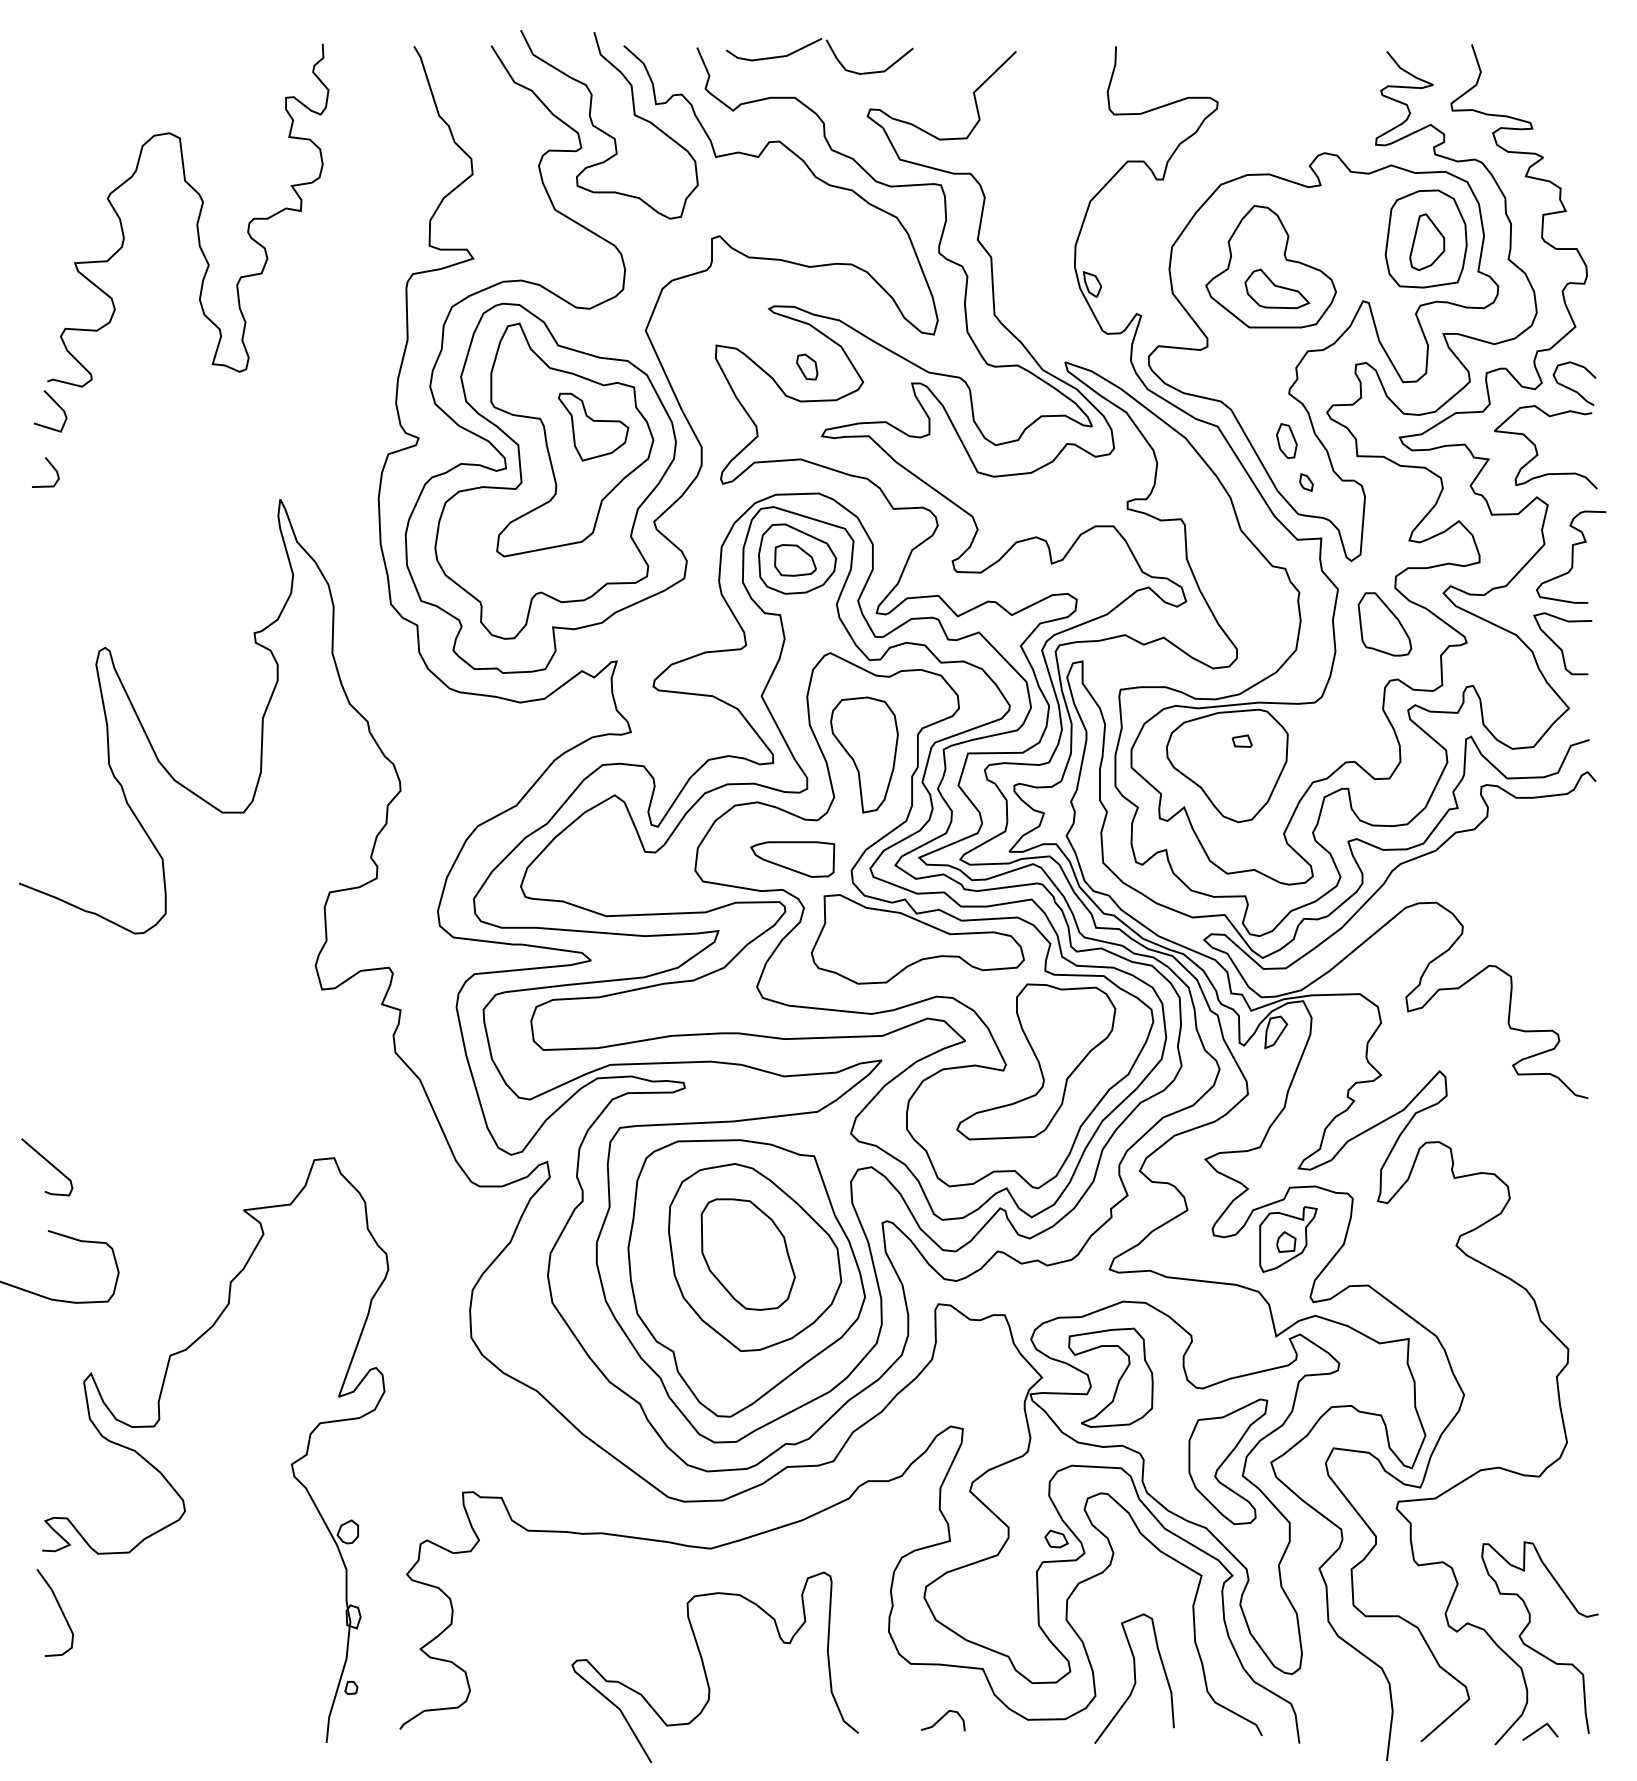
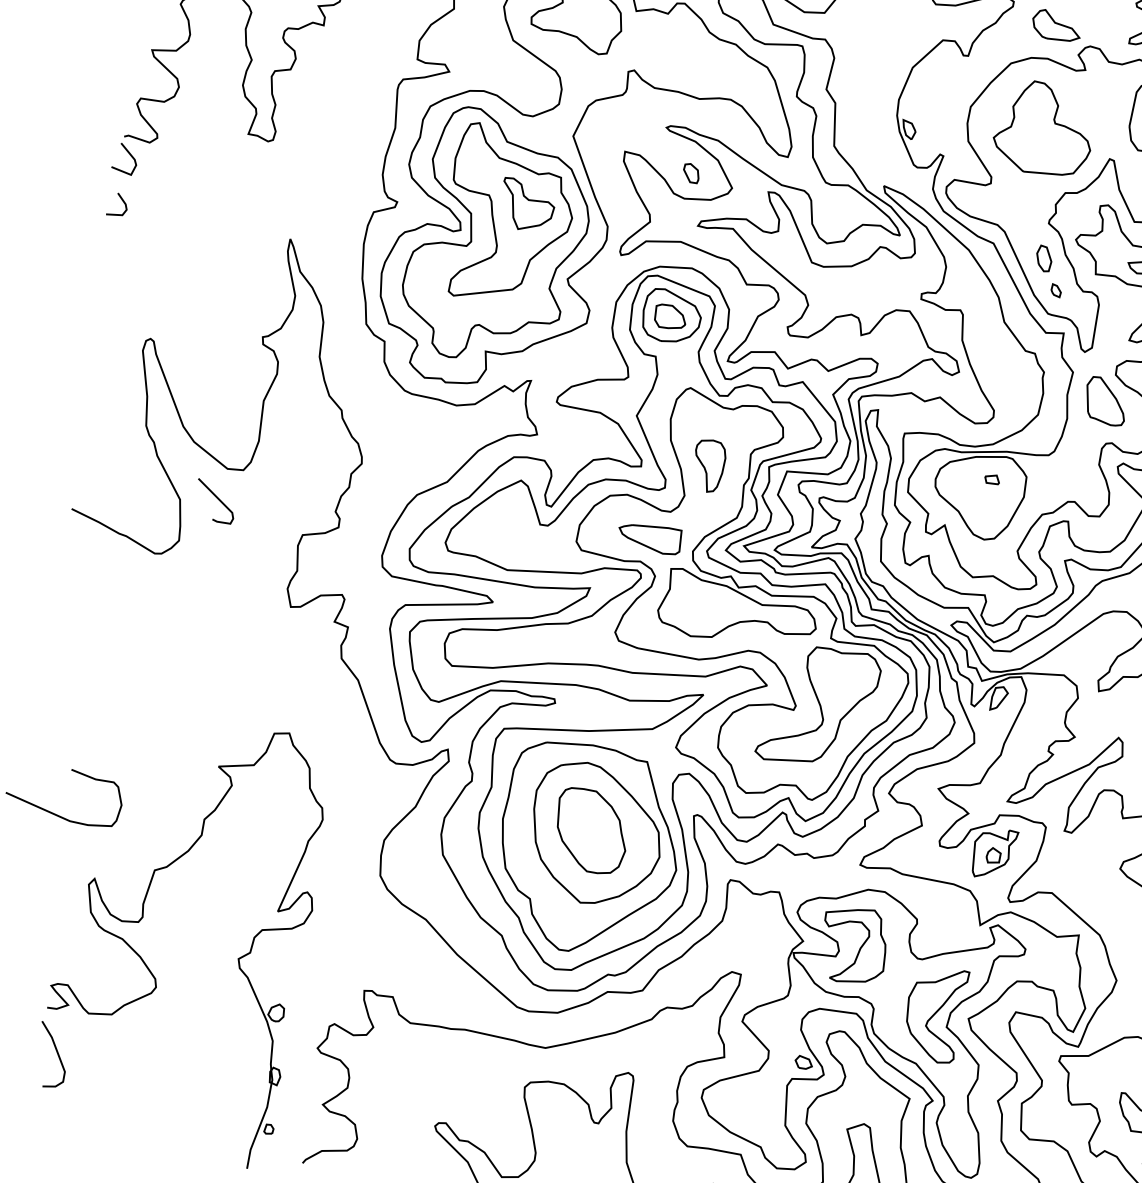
part: (1277, 288) -> (1056, 25), moved
part: (864, 754) -> (709, 465), size x0.6
curve: (48, 1163) -> (216, 498), moved

